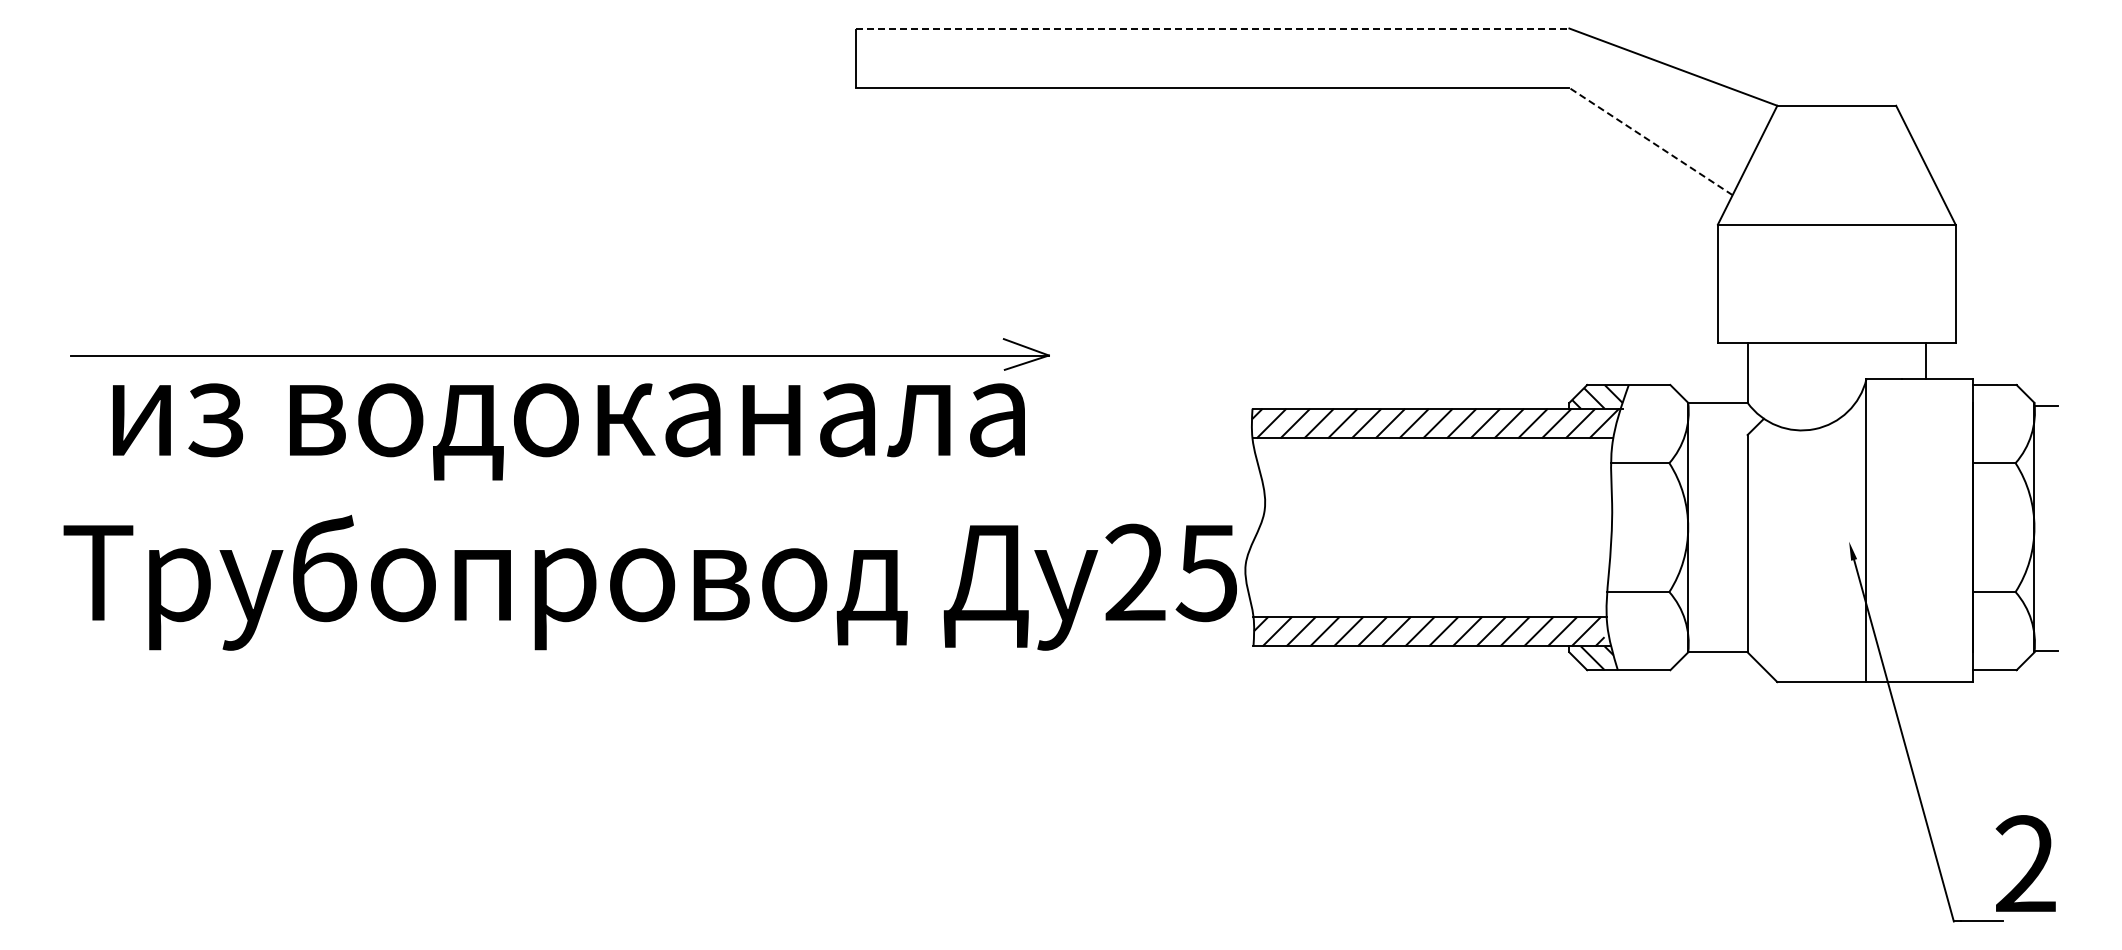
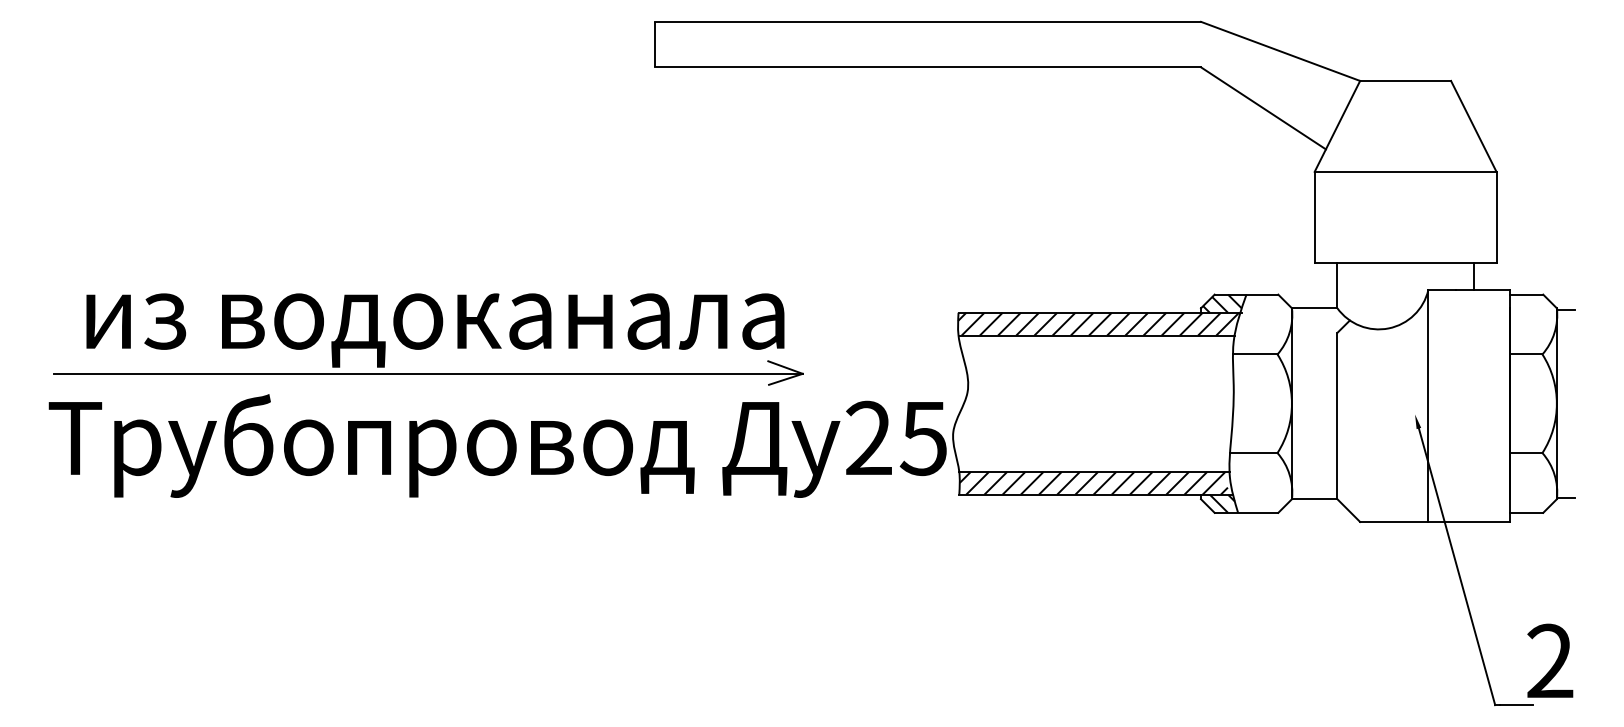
line: (1213, 28) -> (928, 21), dashed -> solid
line: (1651, 141) -> (1263, 108), dashed -> solid
part: (559, 354) -> (428, 373), moved

